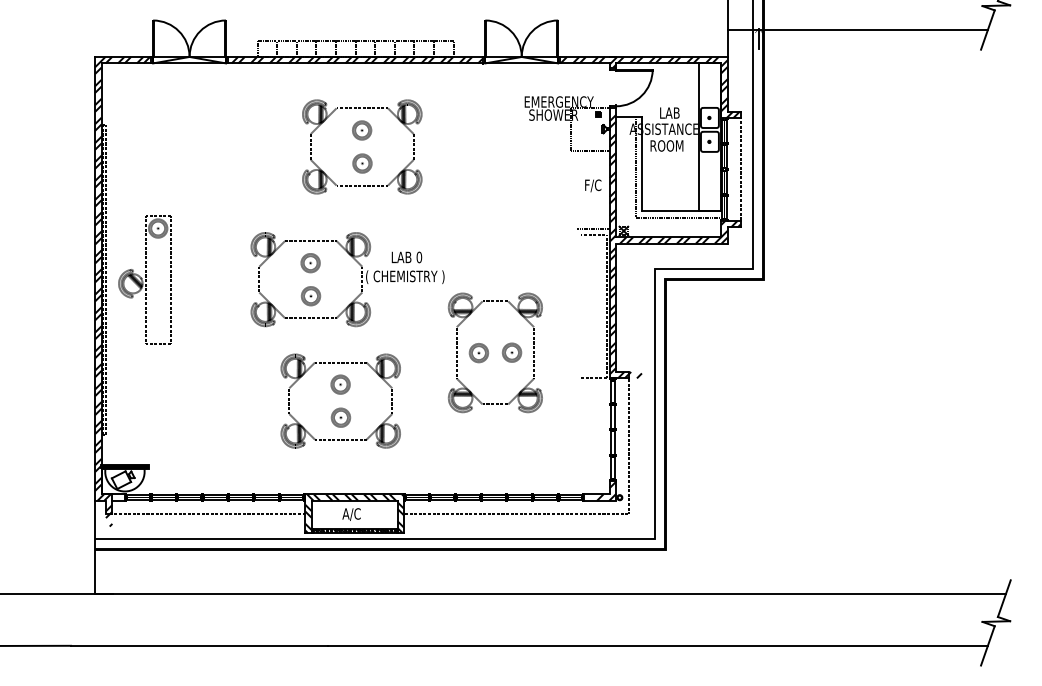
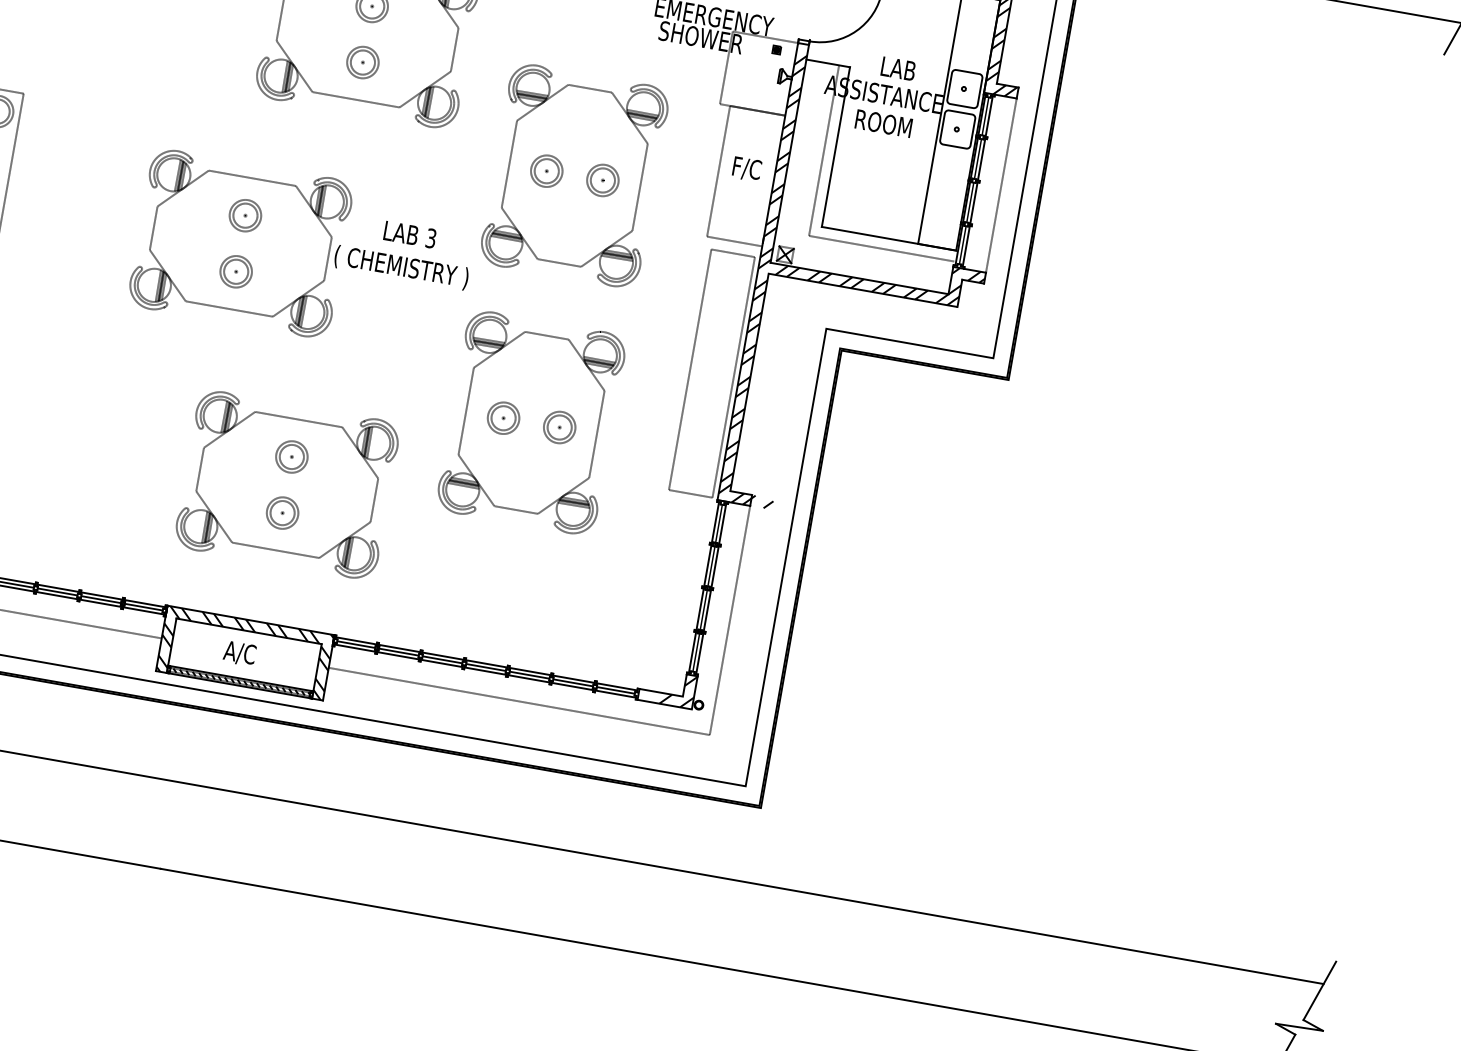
line: (577, 189) -> (719, 170), added
part: (494, 206) -> (573, 174), added
text: (419, 257) -> (431, 238), 0 -> 3
line: (580, 306) -> (689, 369), added
part: (340, 400) -> (286, 483), moved

